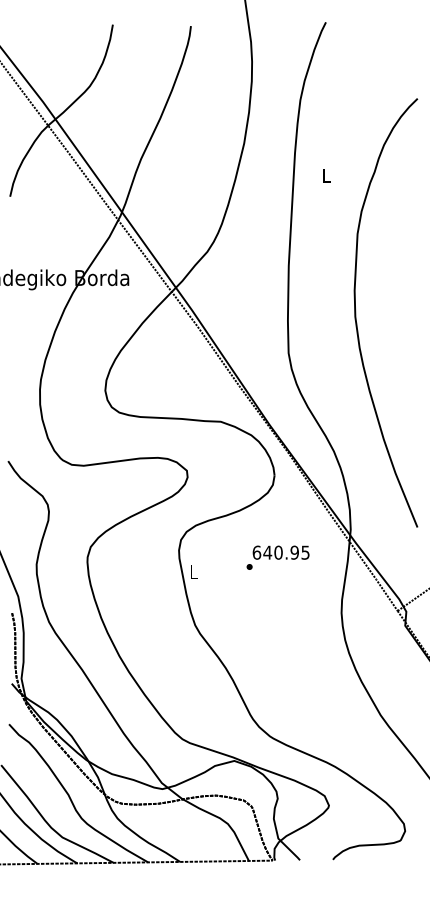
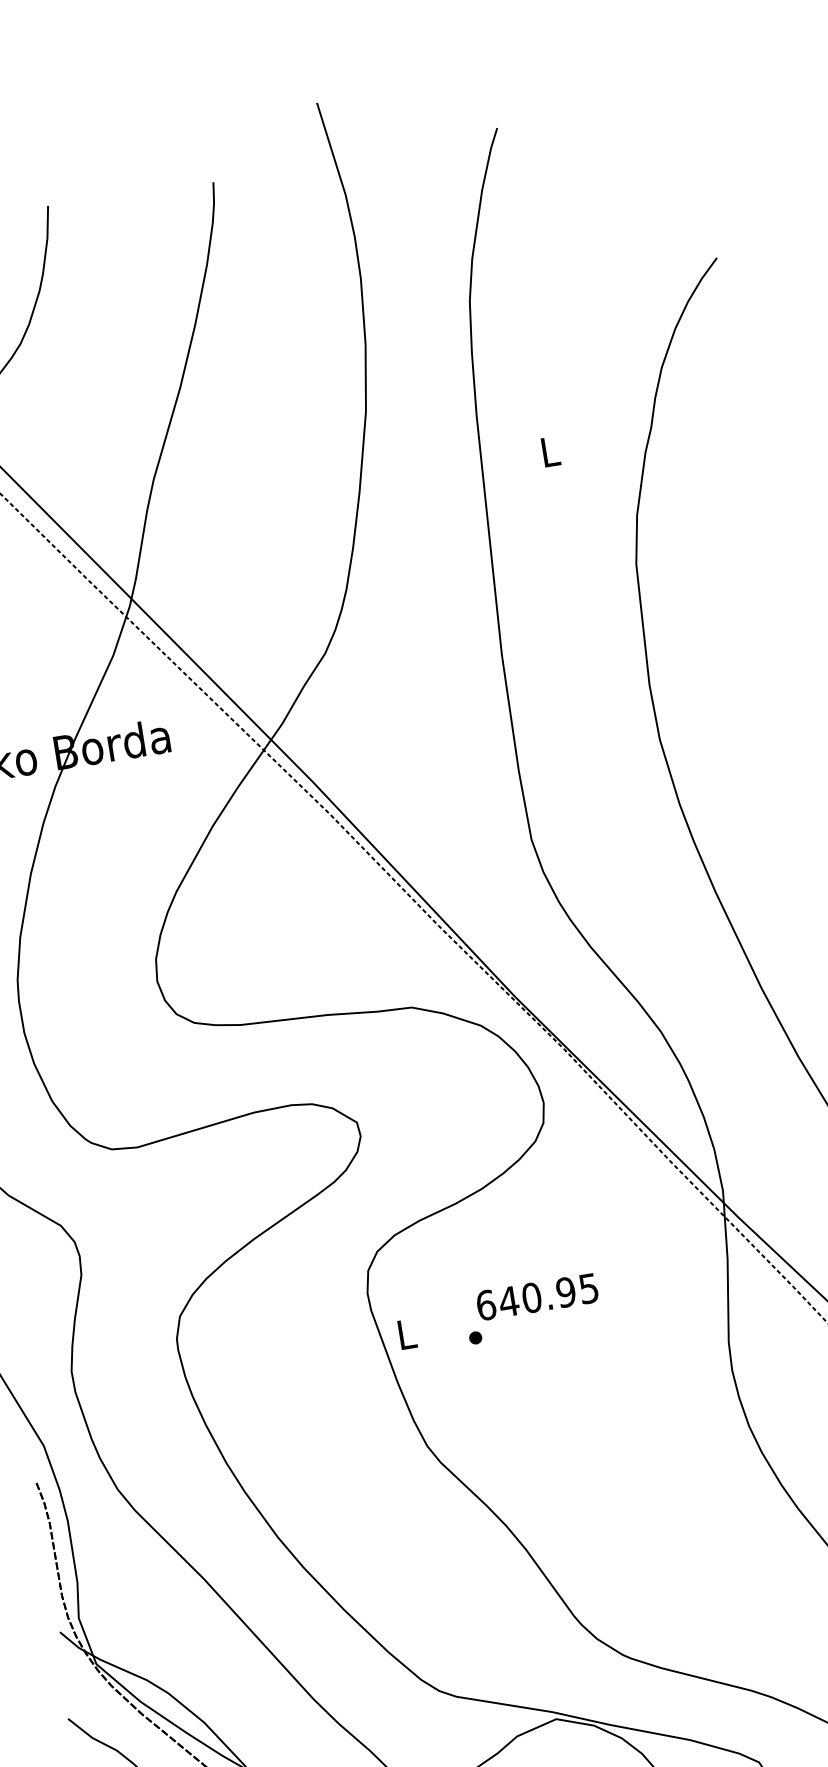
text: (277, 557) -> (531, 1308), moved

